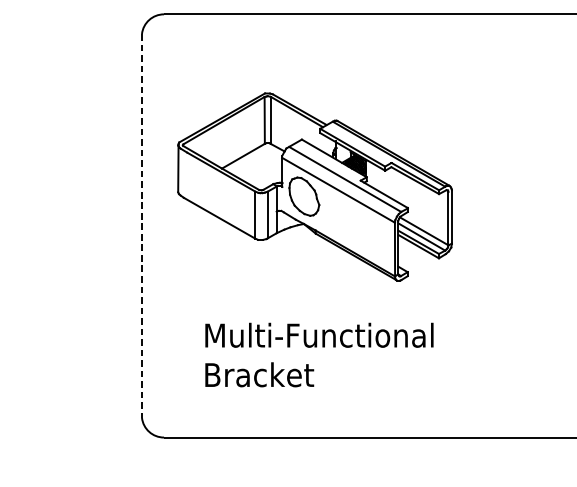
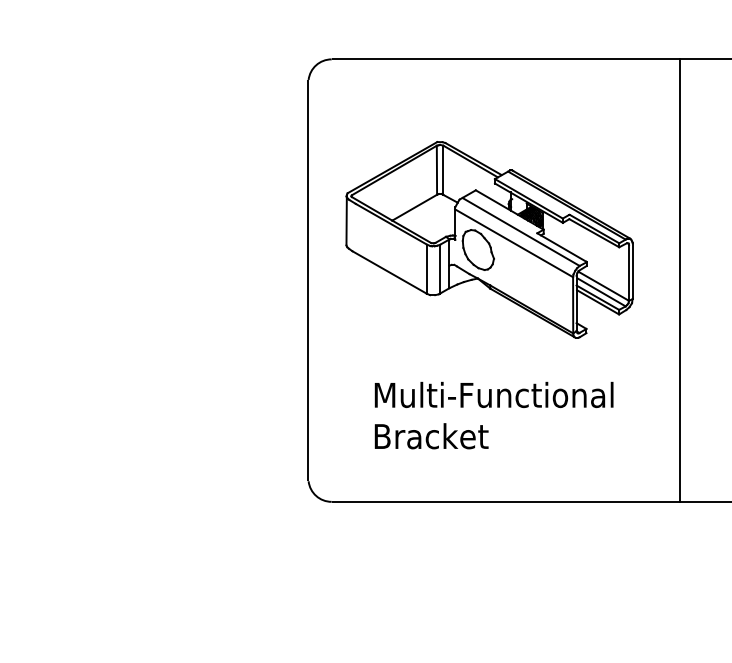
line: (141, 225) -> (308, 280), dashed -> solid
line: (496, 225) -> (679, 280), added

